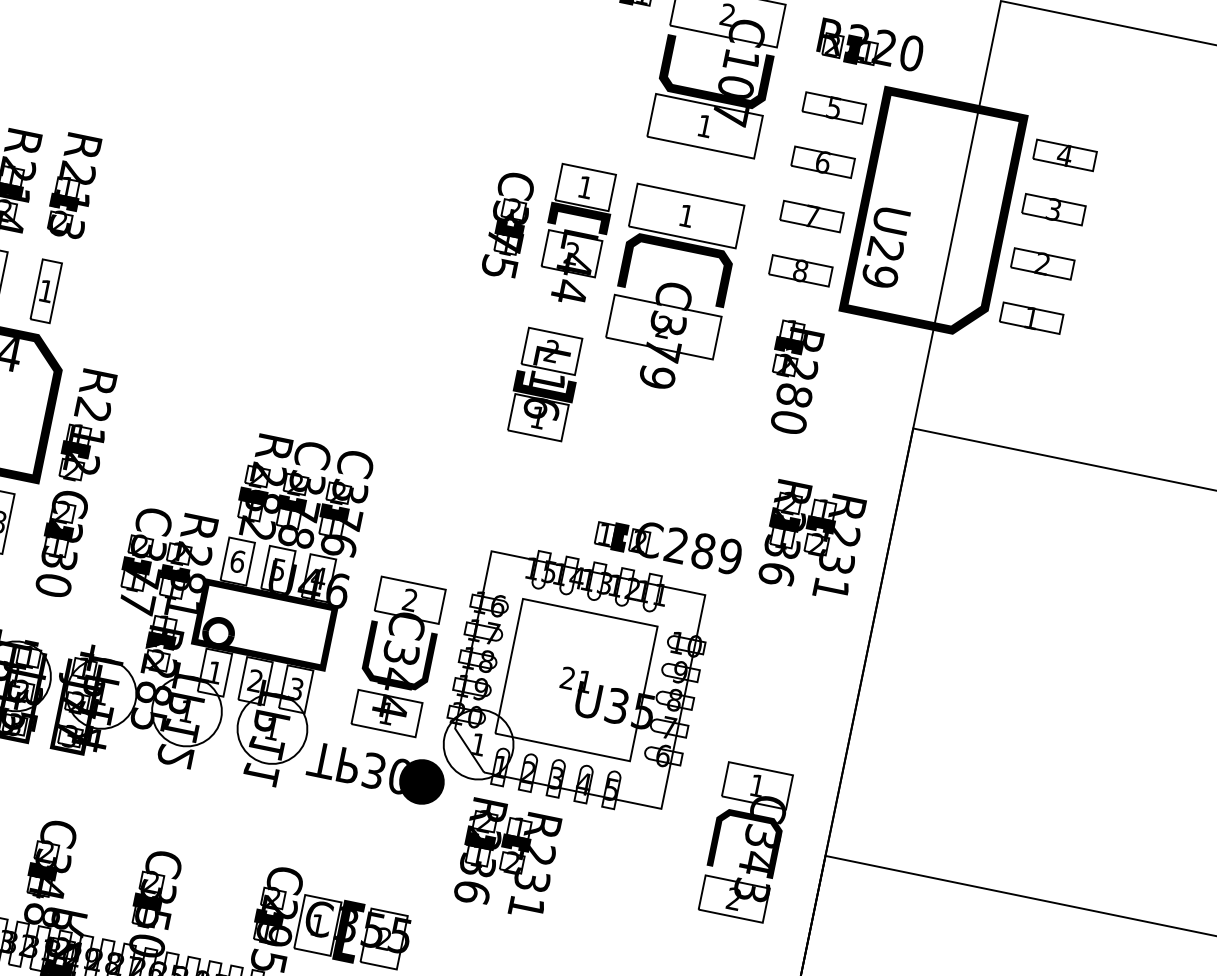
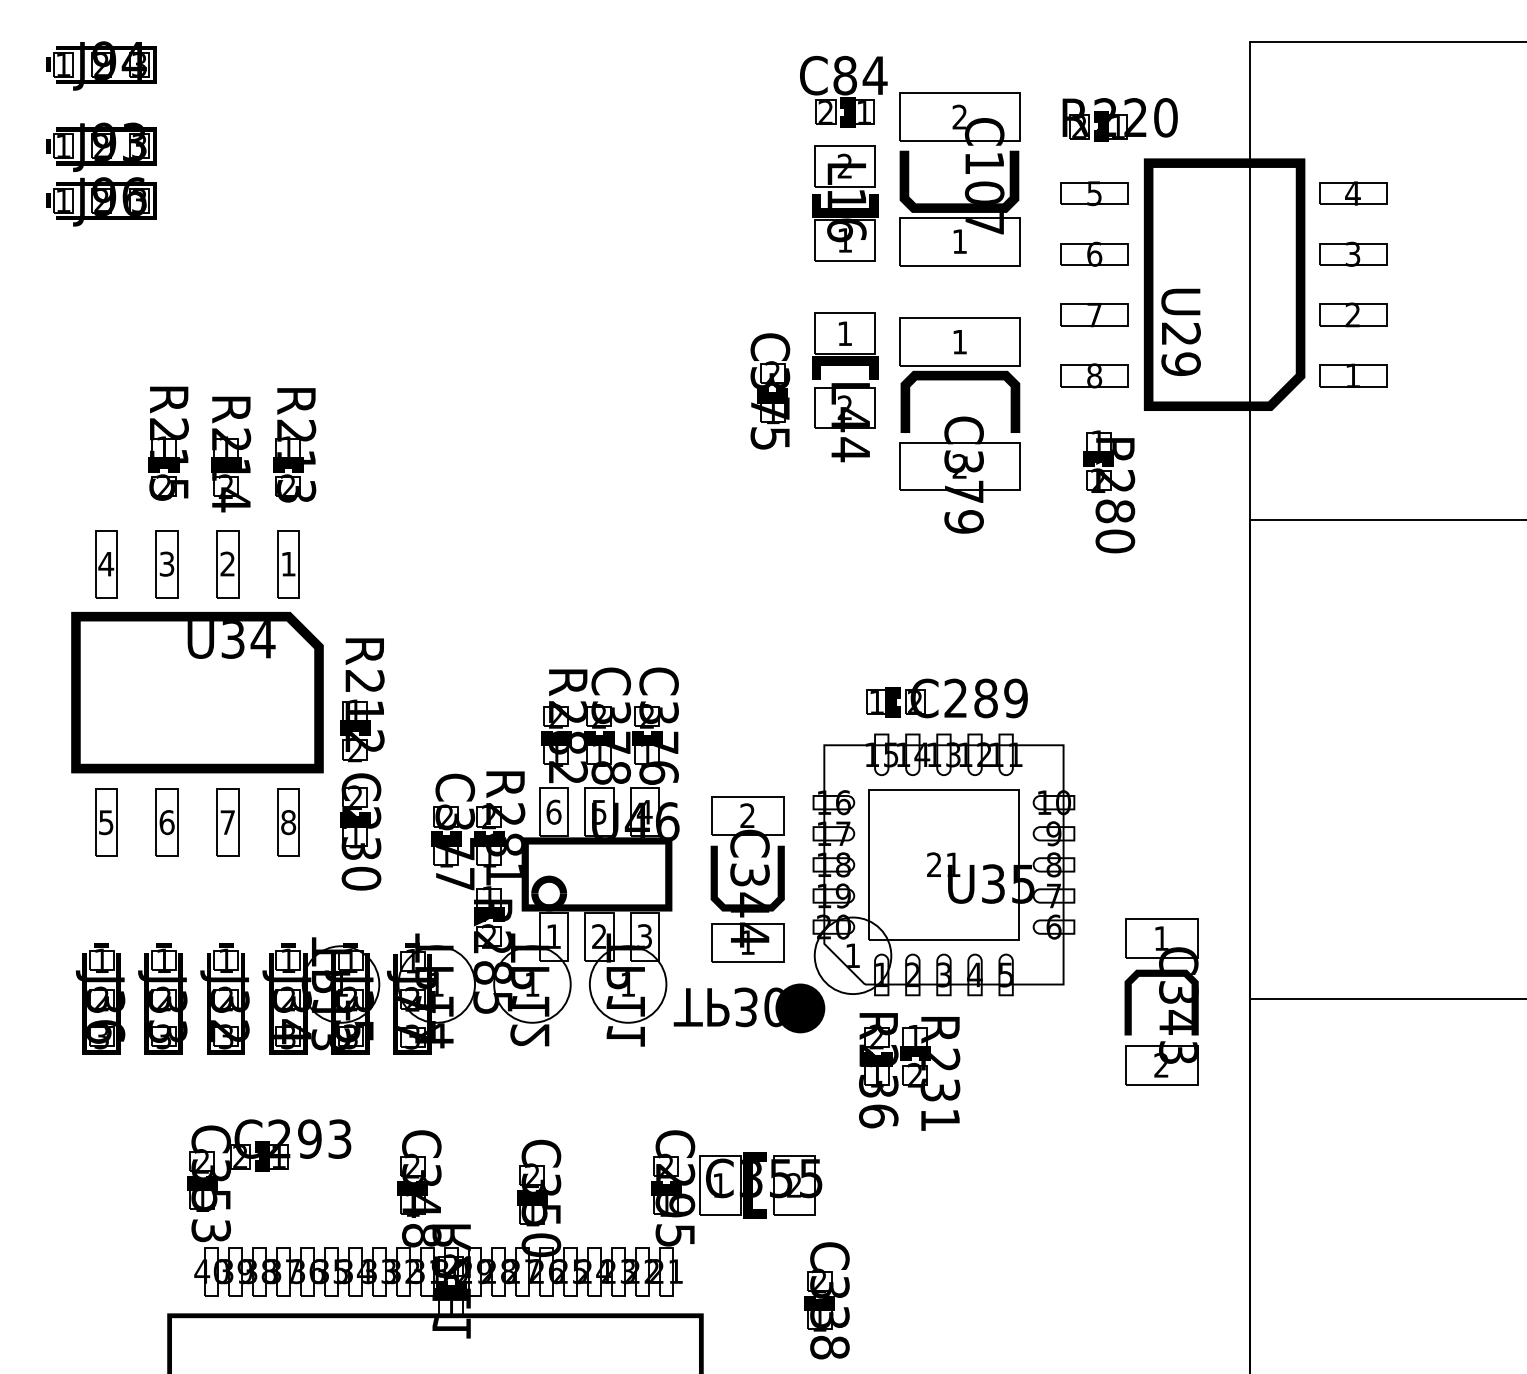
part: (545, 384) -> (845, 203), moved
part: (812, 540) -> (1166, 662), removed
part: (672, 550) -> (952, 704), moved

